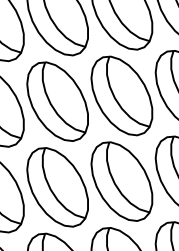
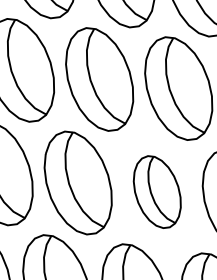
part: (121, 181) -> (156, 191), size x0.7

